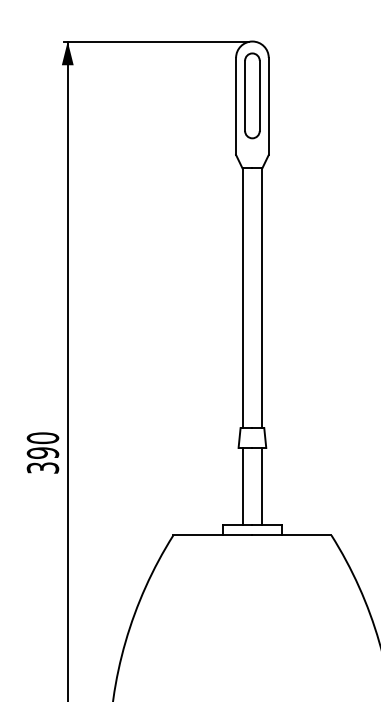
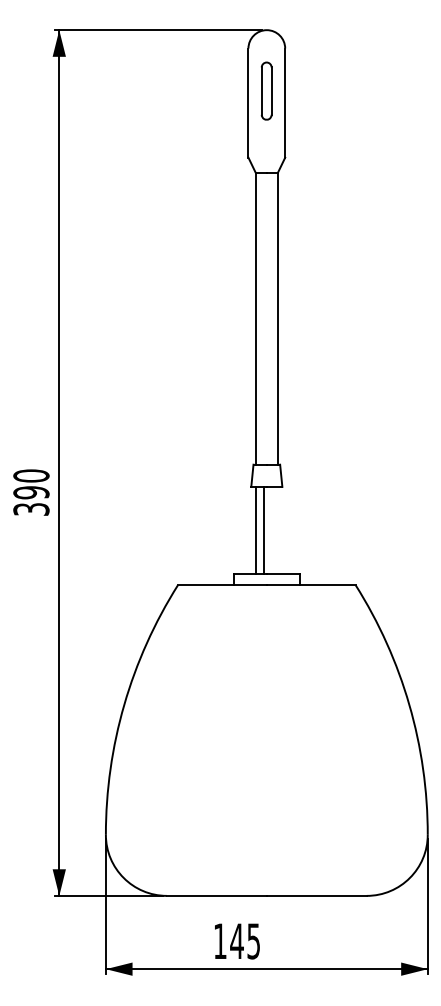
part: (252, 95) -> (266, 90), size x0.6
line: (261, 486) -> (263, 530), moved

